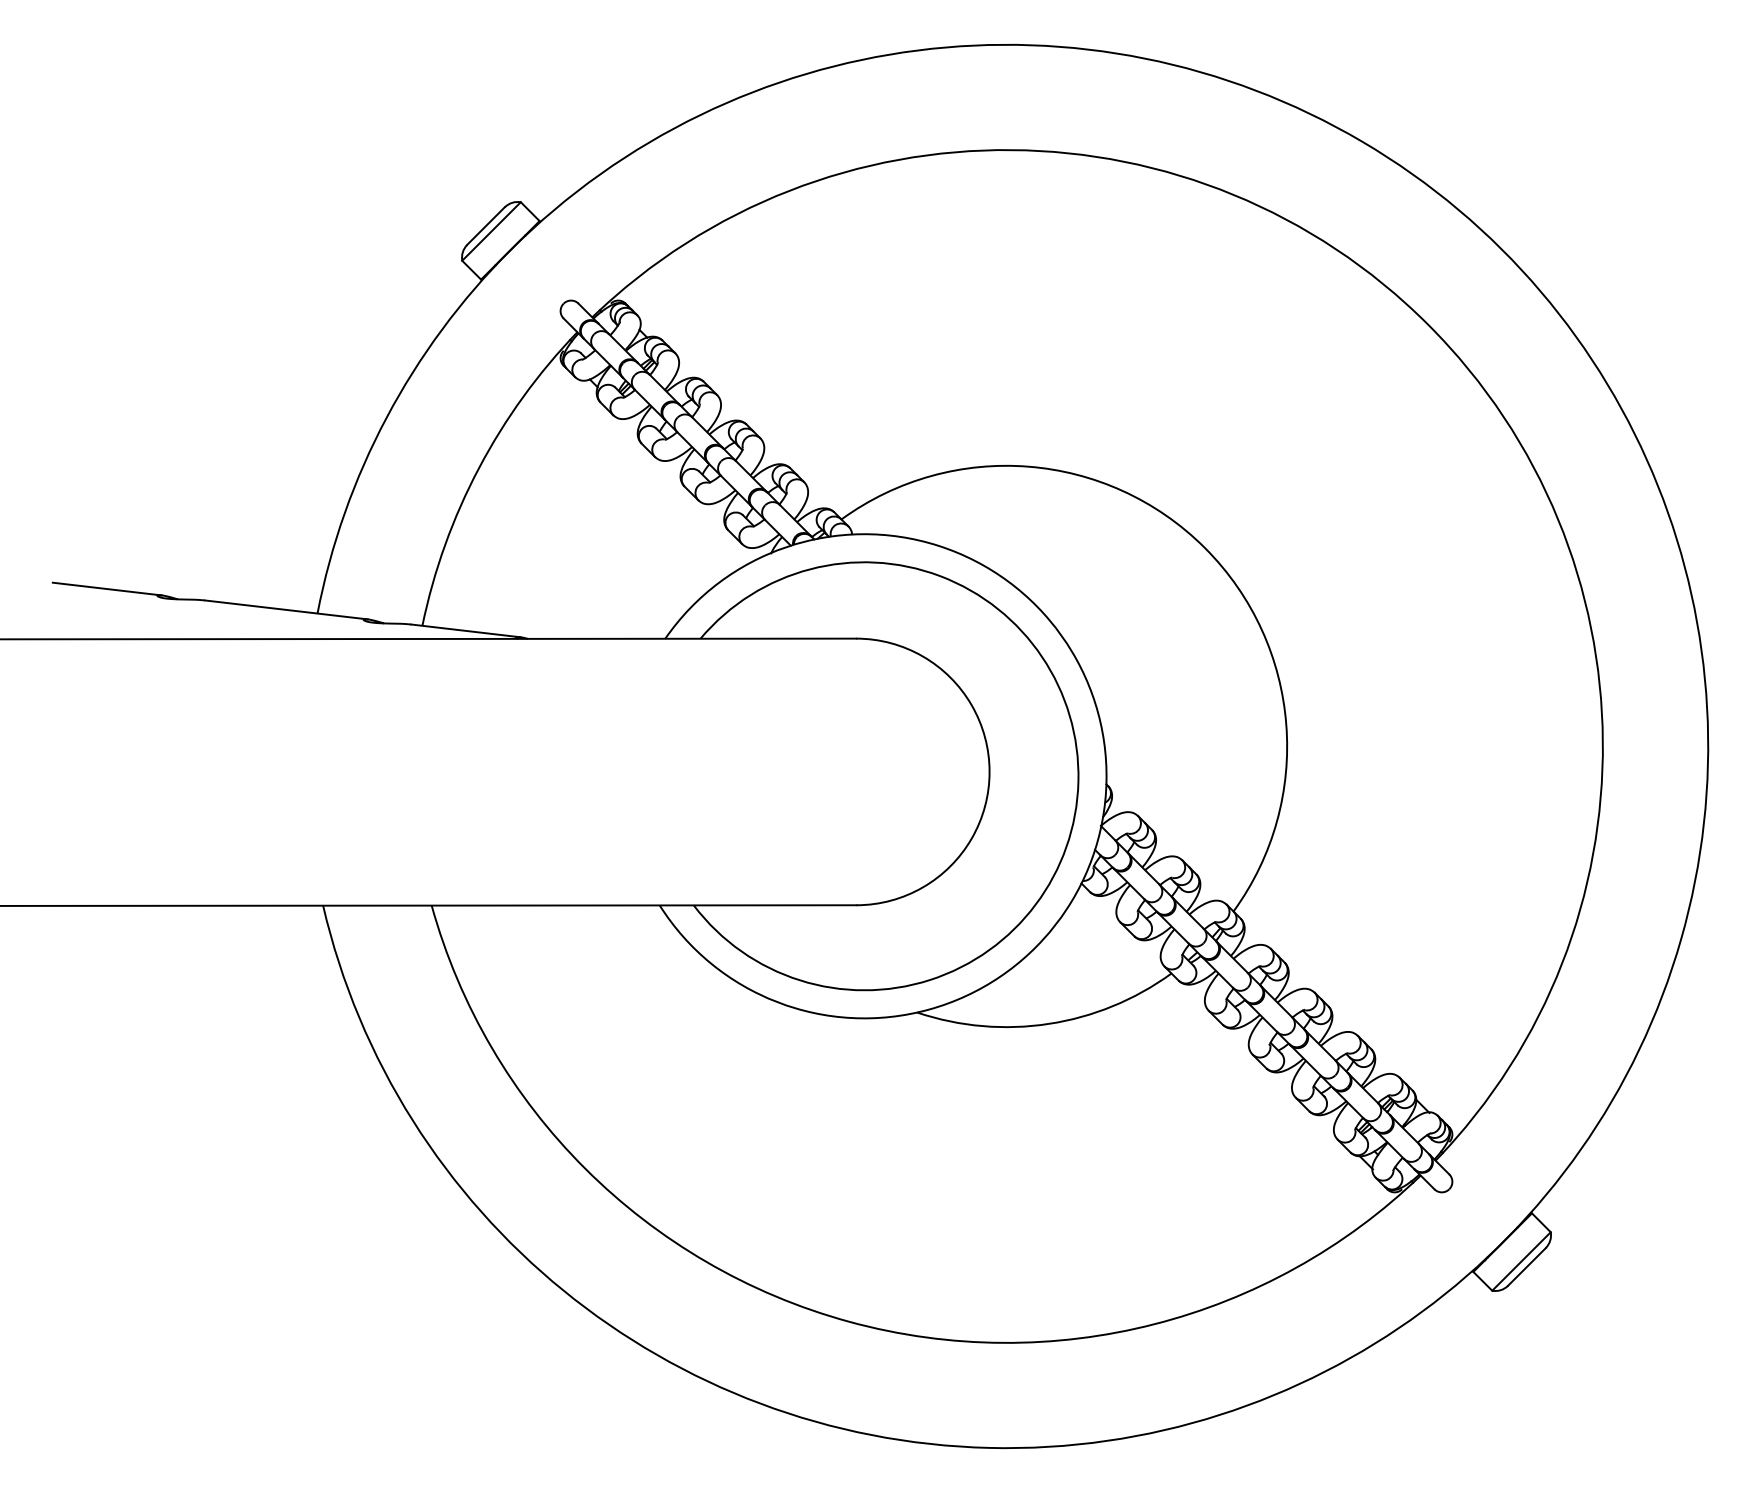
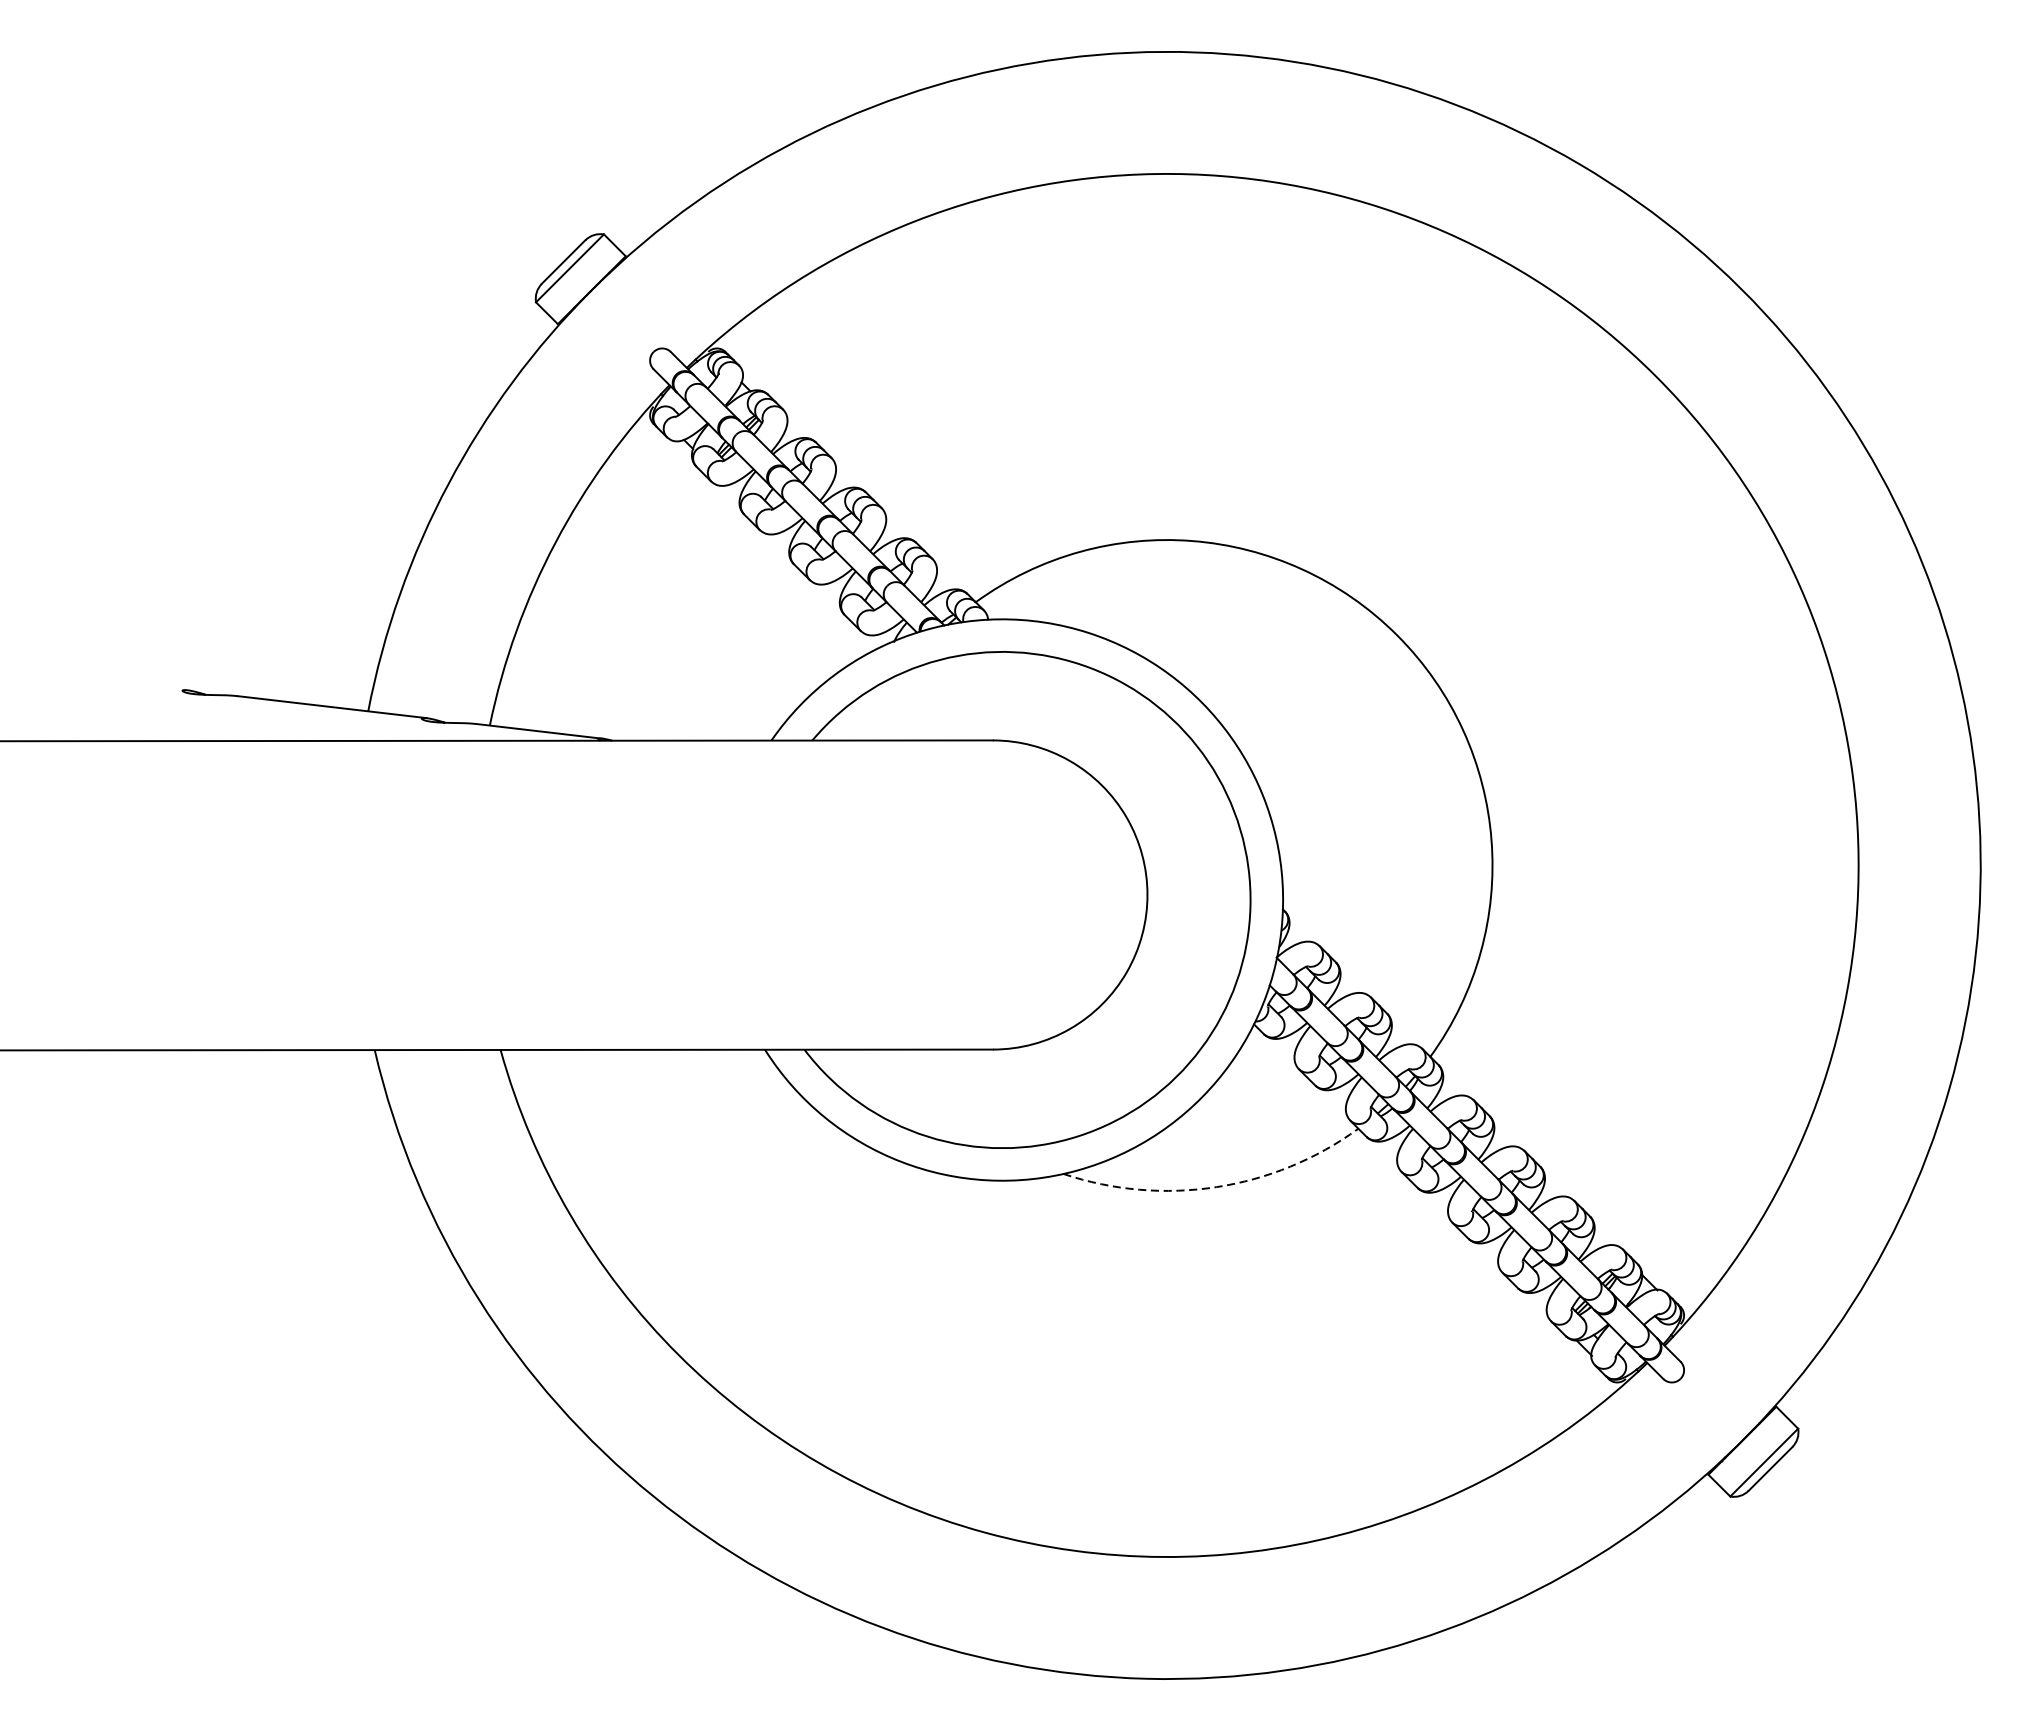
line: (106, 588) -> (123, 682), removed
arc: (1049, 1023) -> (1216, 1186), solid -> dashed

